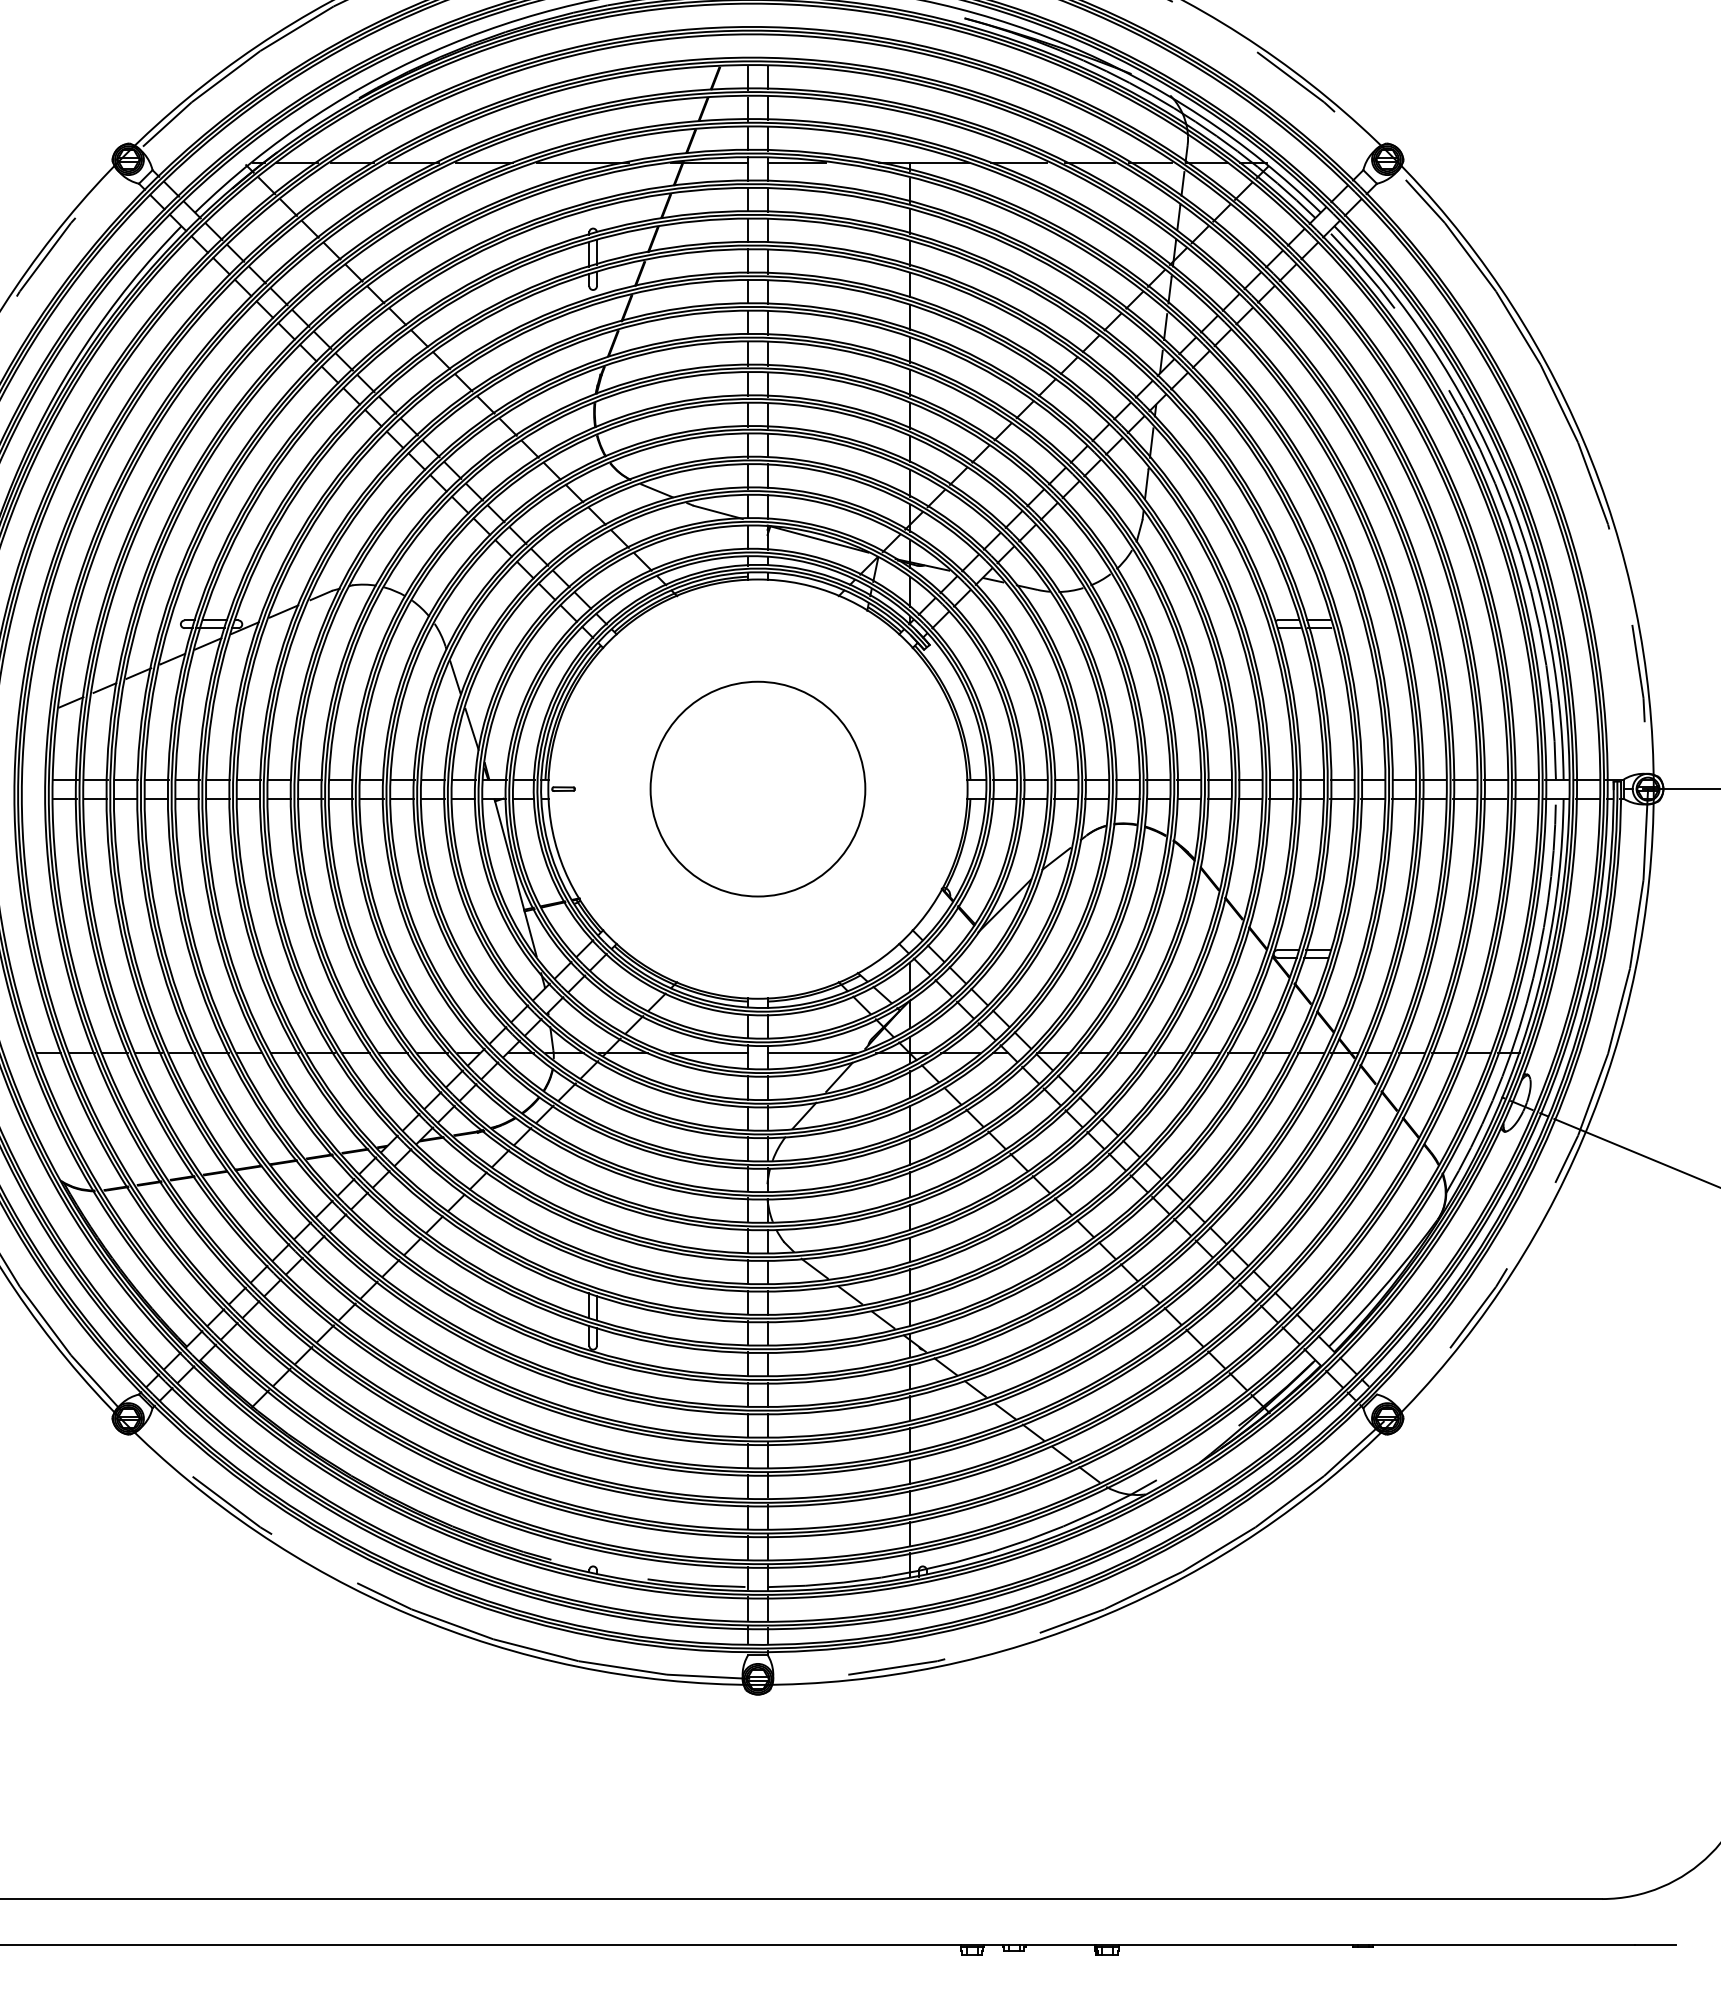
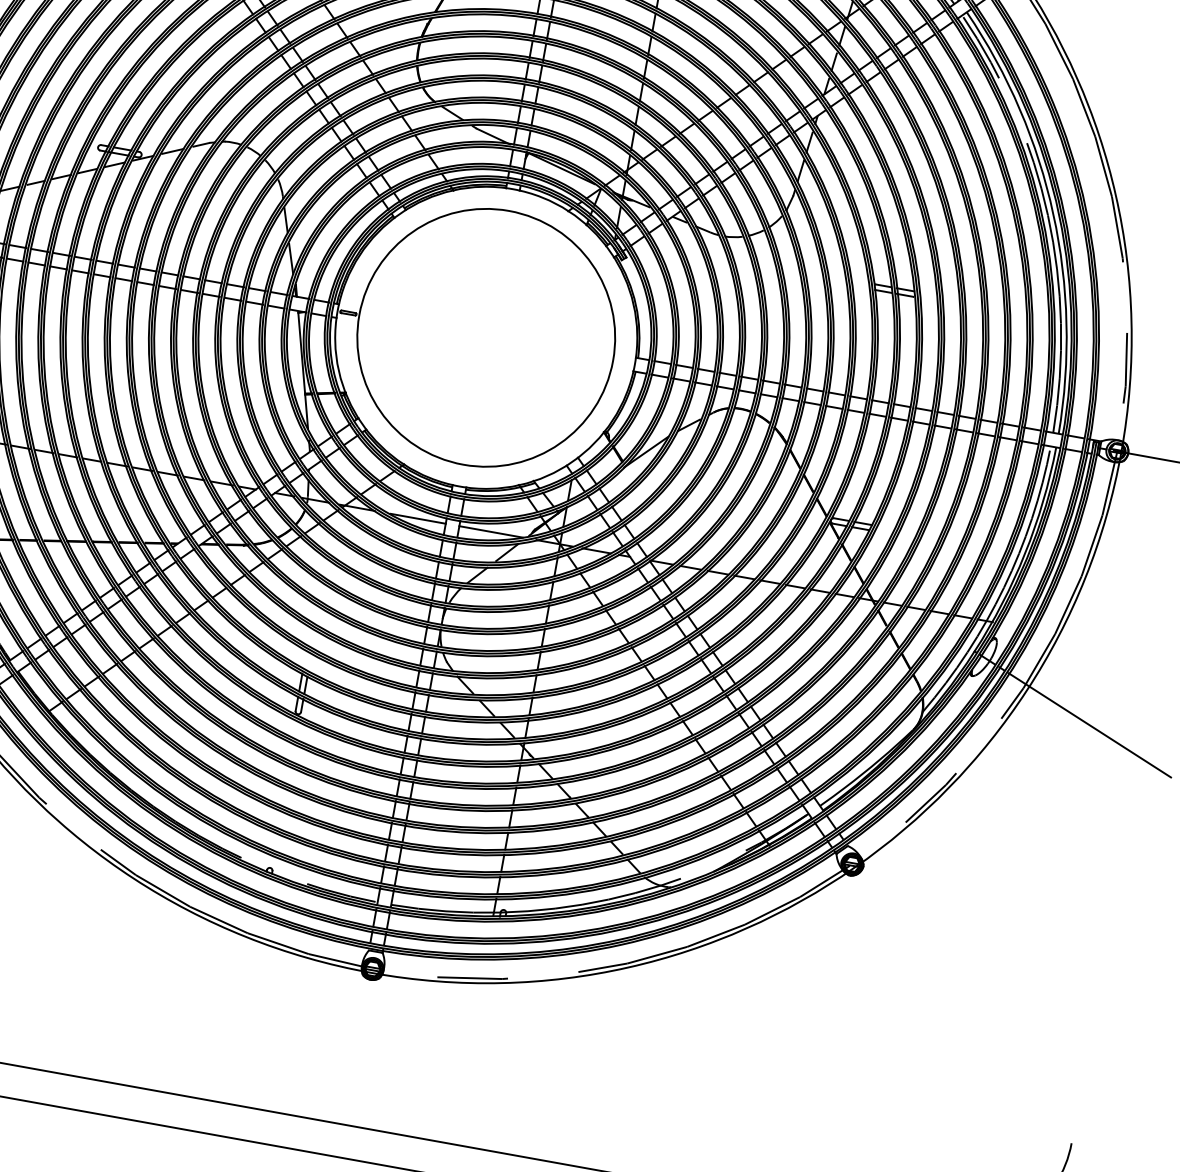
circle: (757, 789) -> (485, 338), size x1.67

